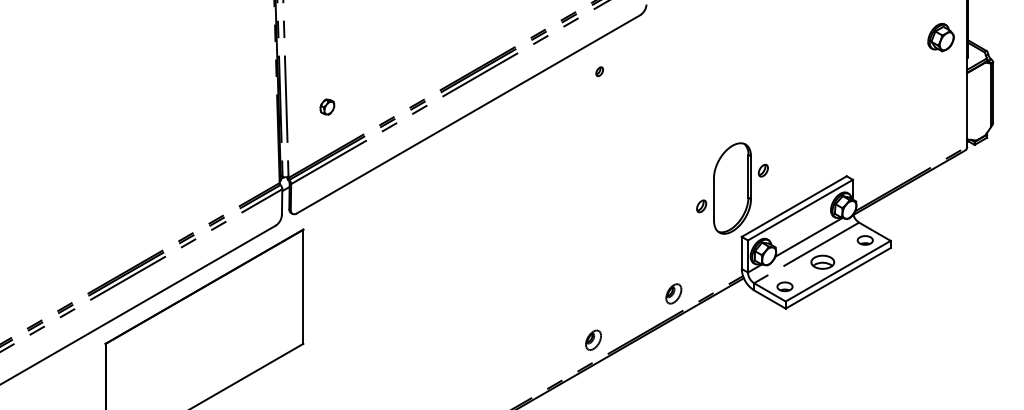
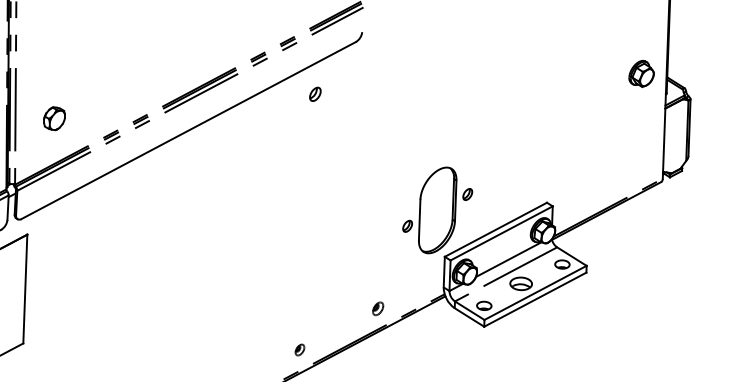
part: (599, 71) -> (315, 94), size x1.6
part: (327, 106) -> (54, 118), size x1.6
part: (673, 293) -> (377, 308), size x0.7
part: (593, 339) -> (299, 349), size x0.6

